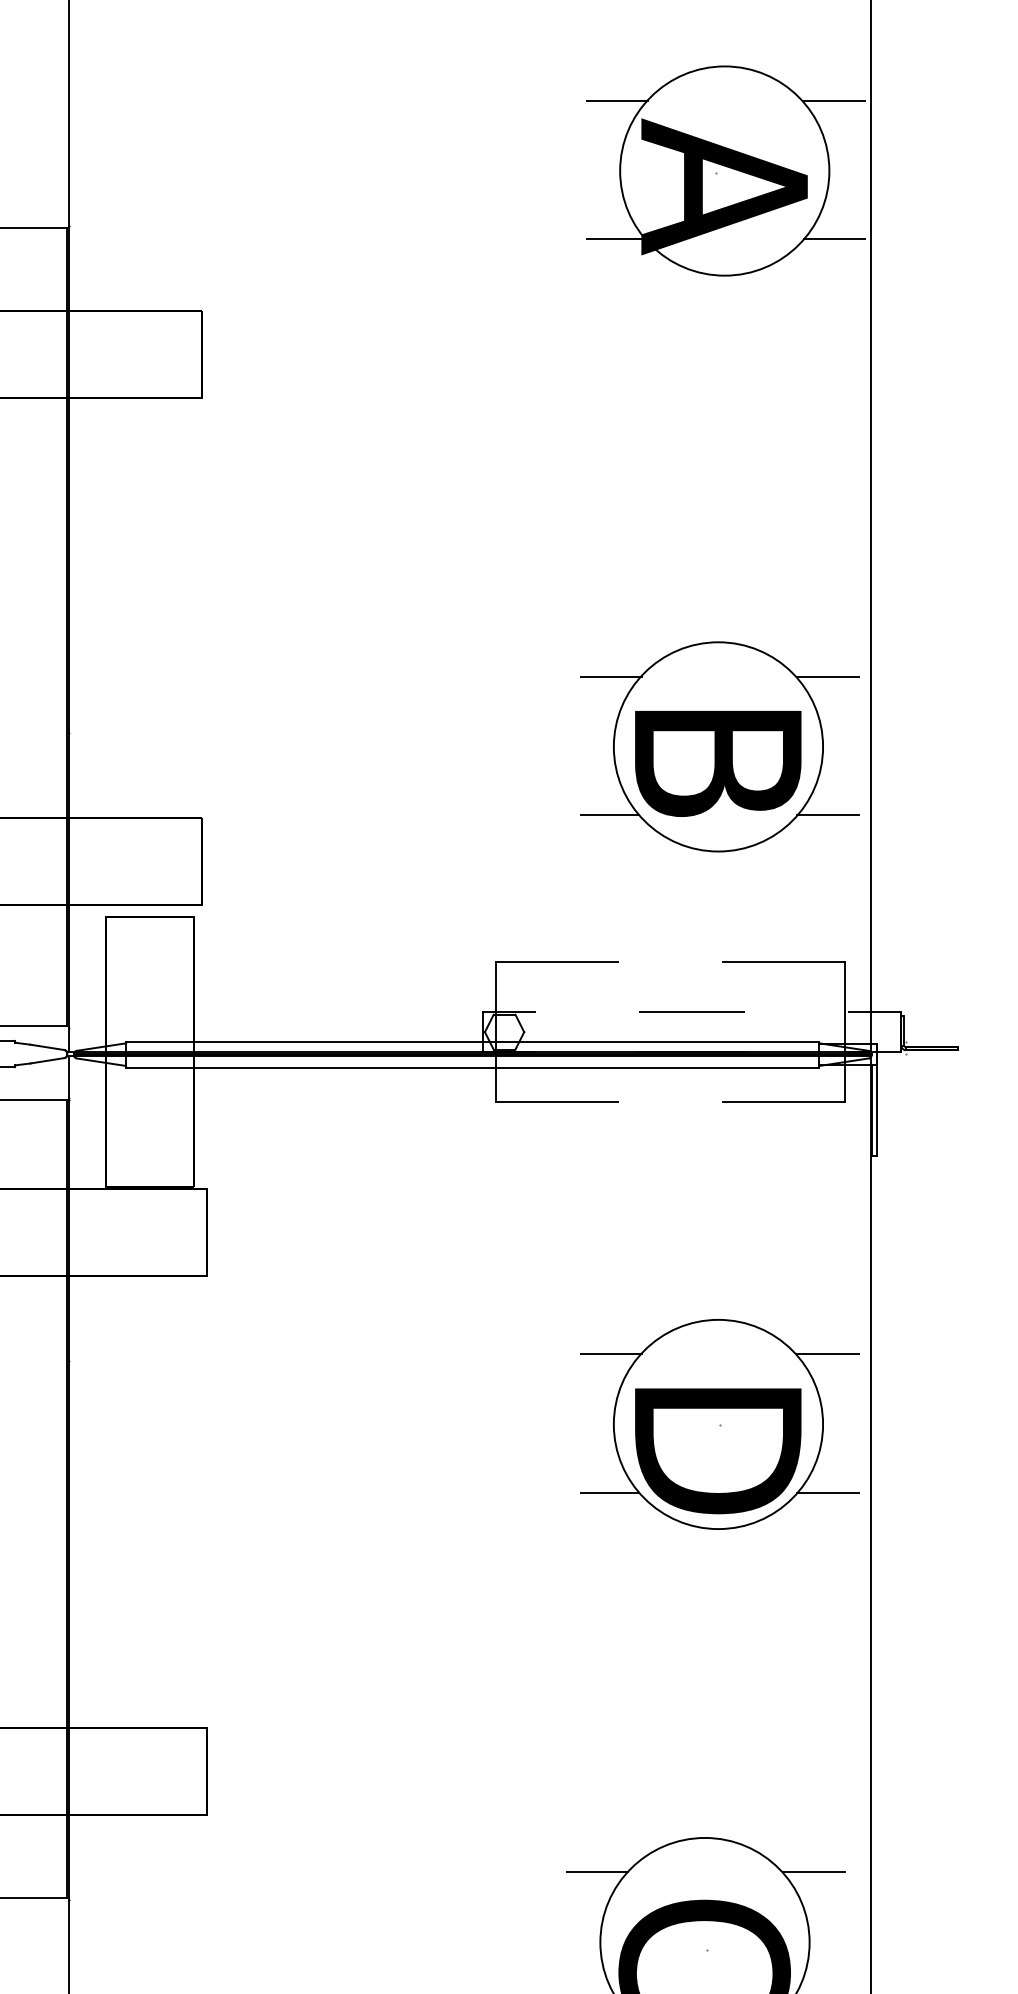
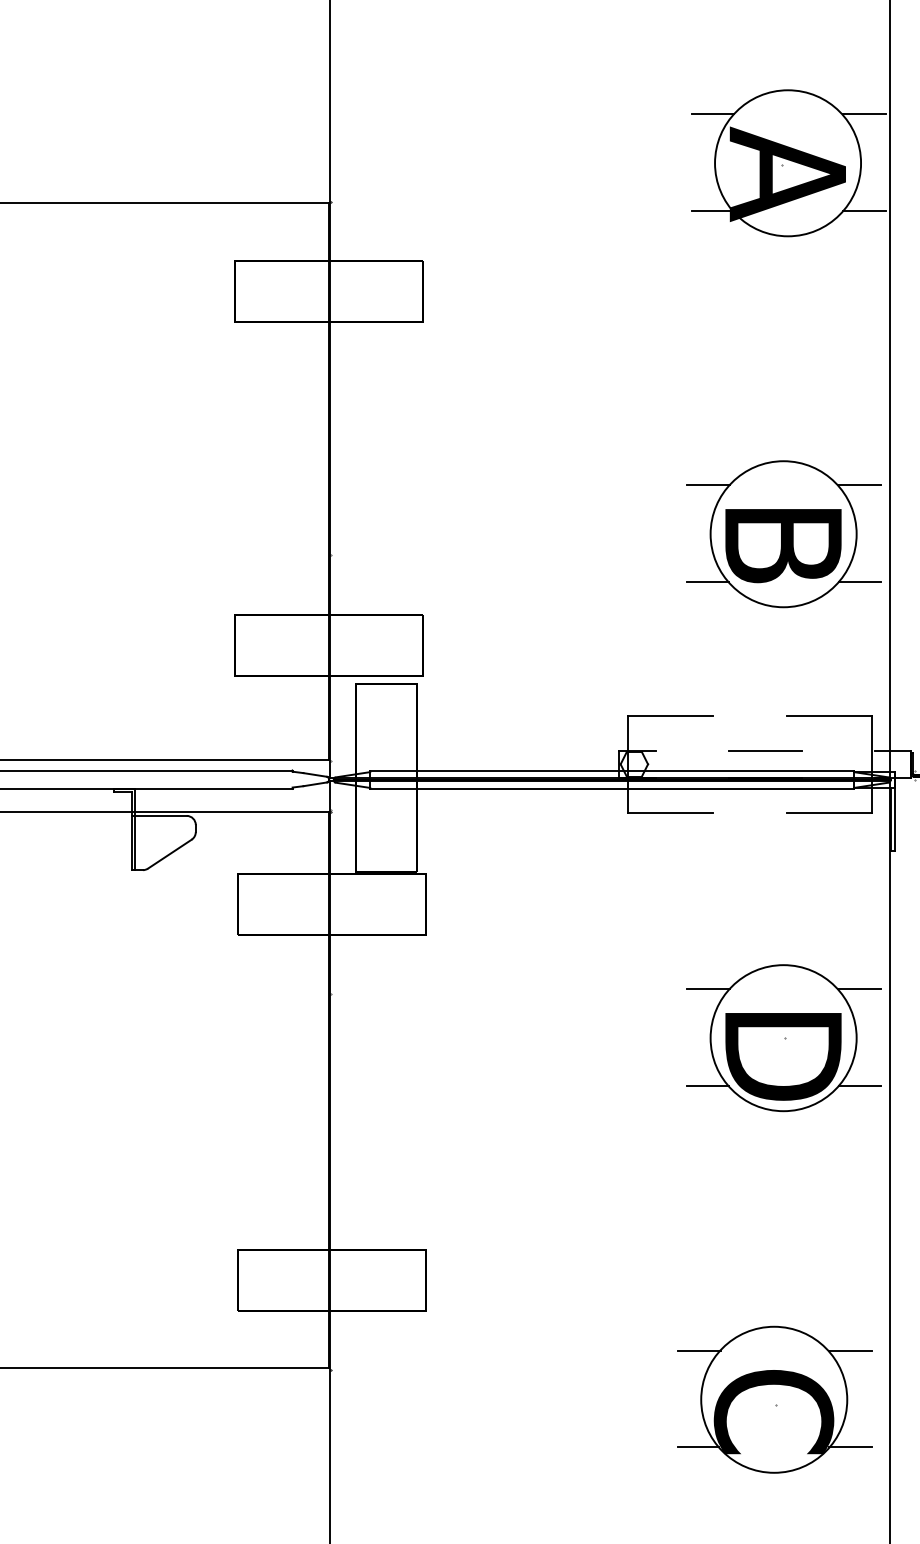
part: (718, 747) -> (783, 534), moved

